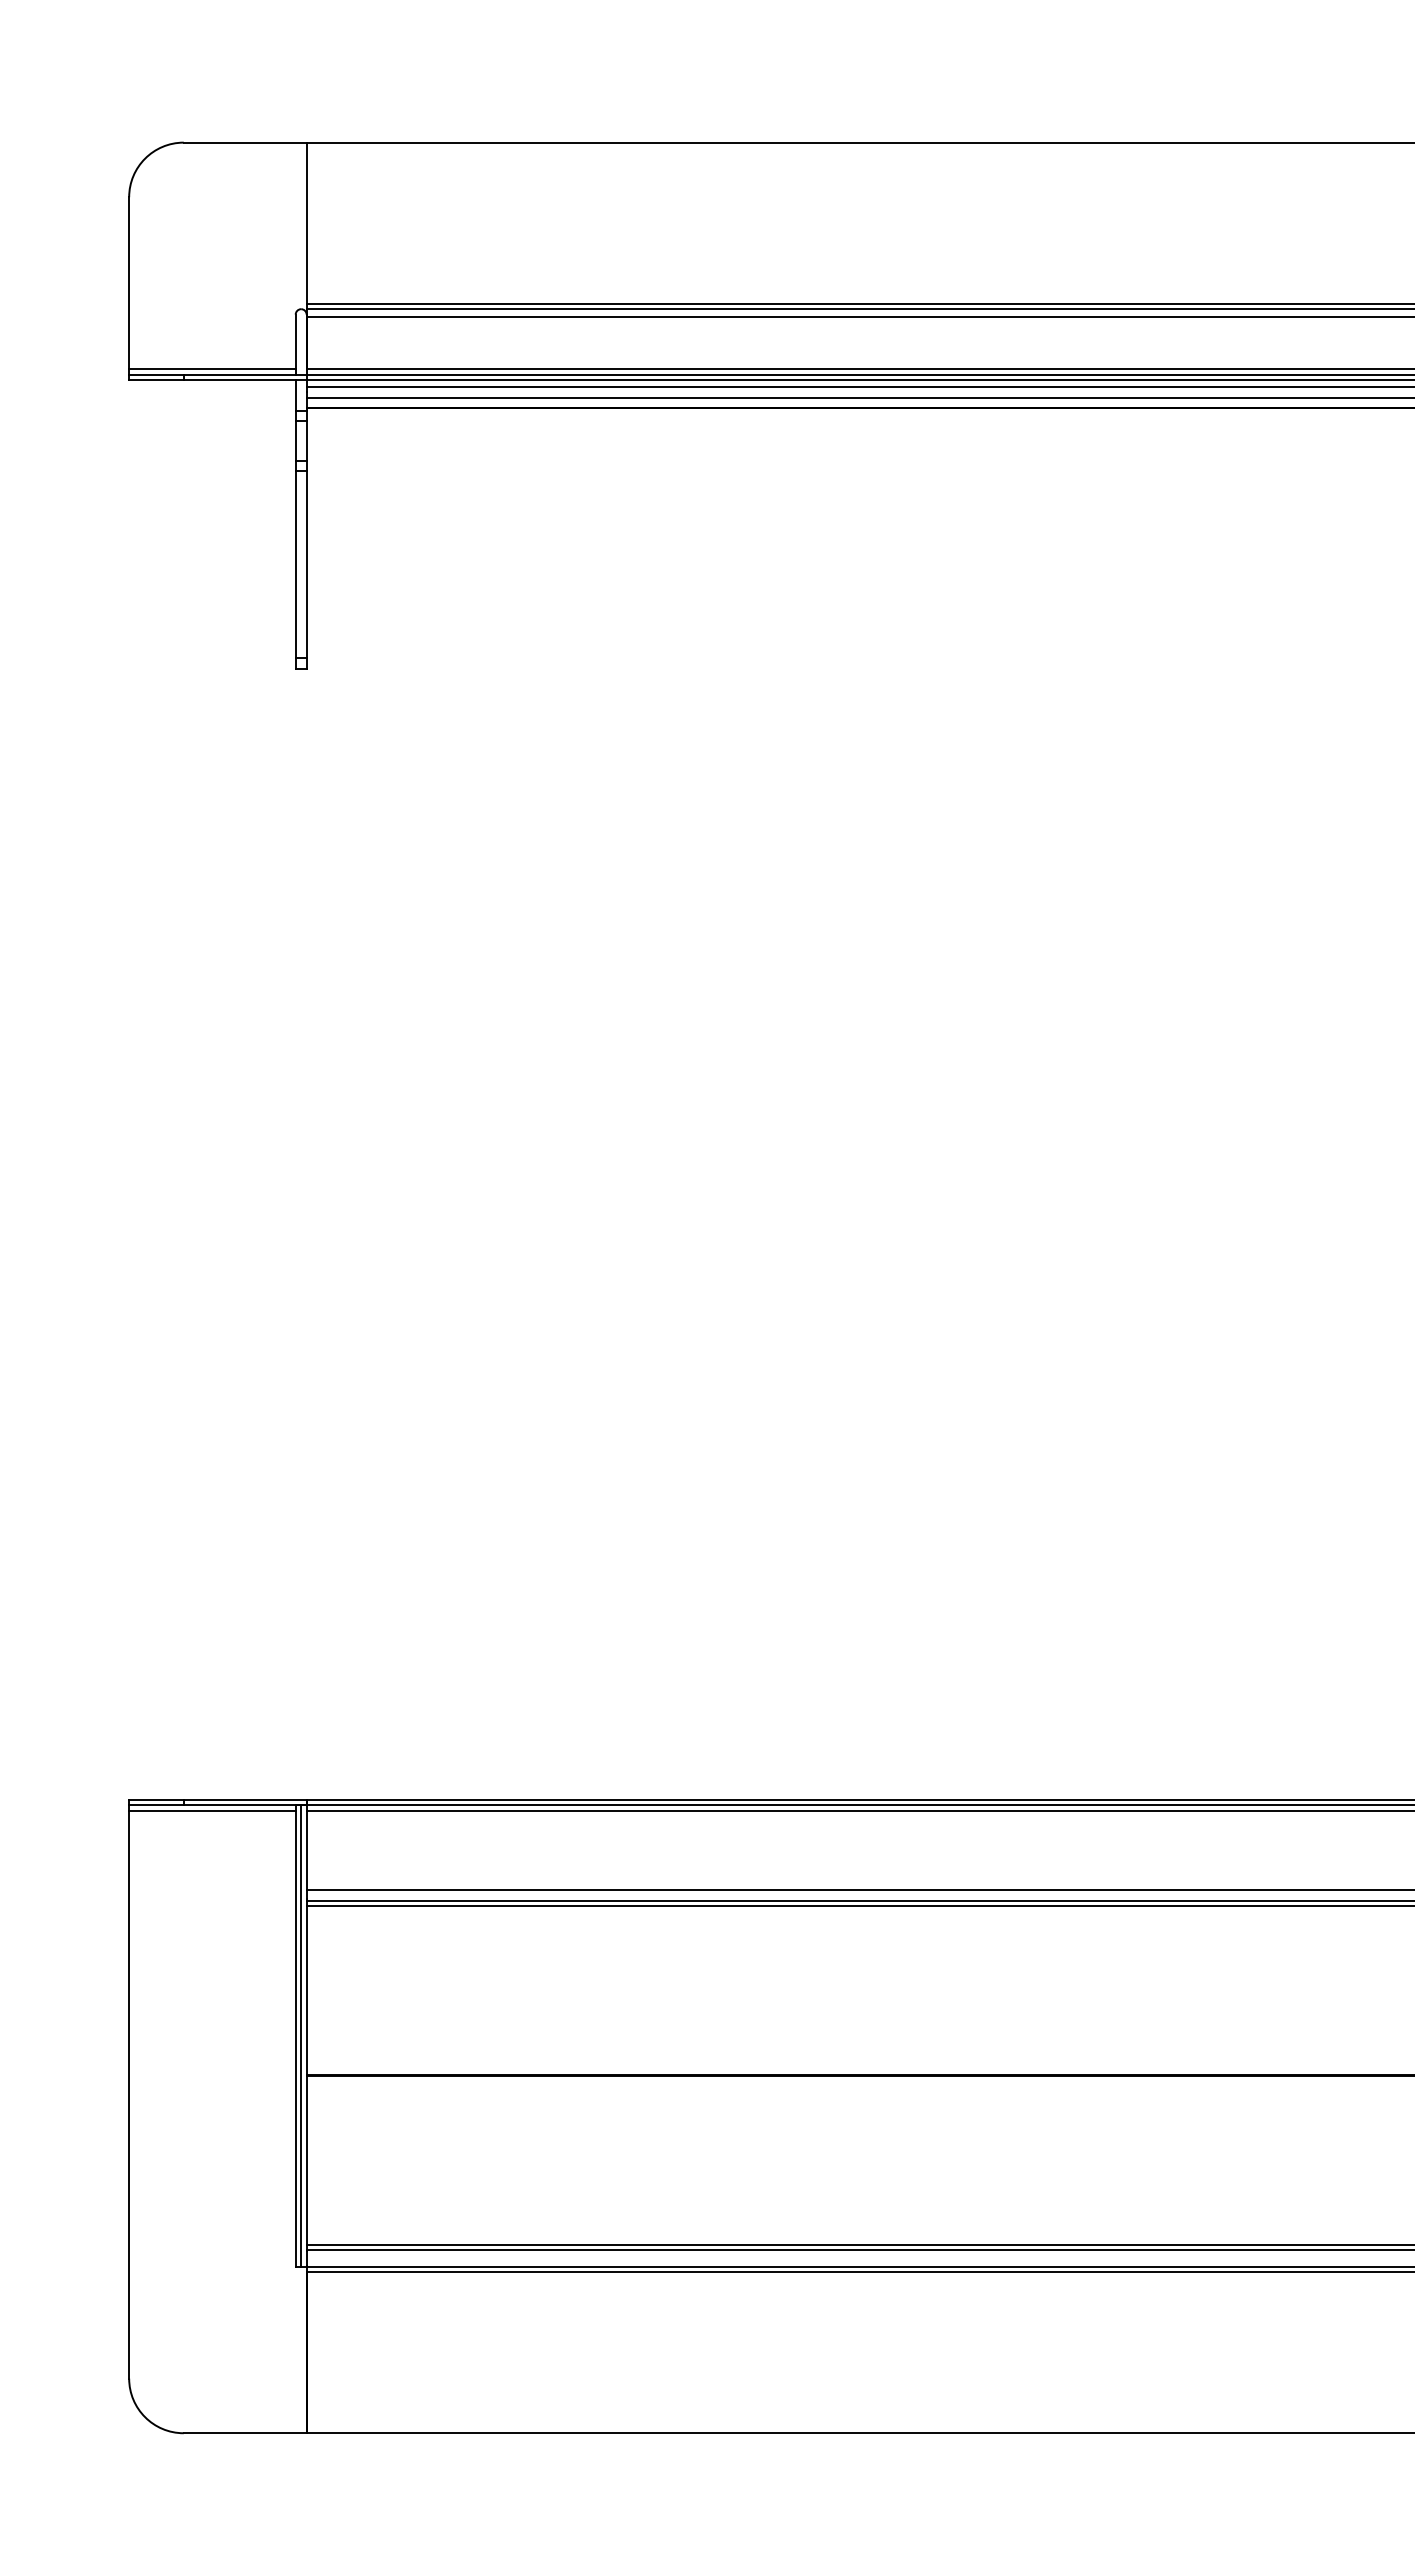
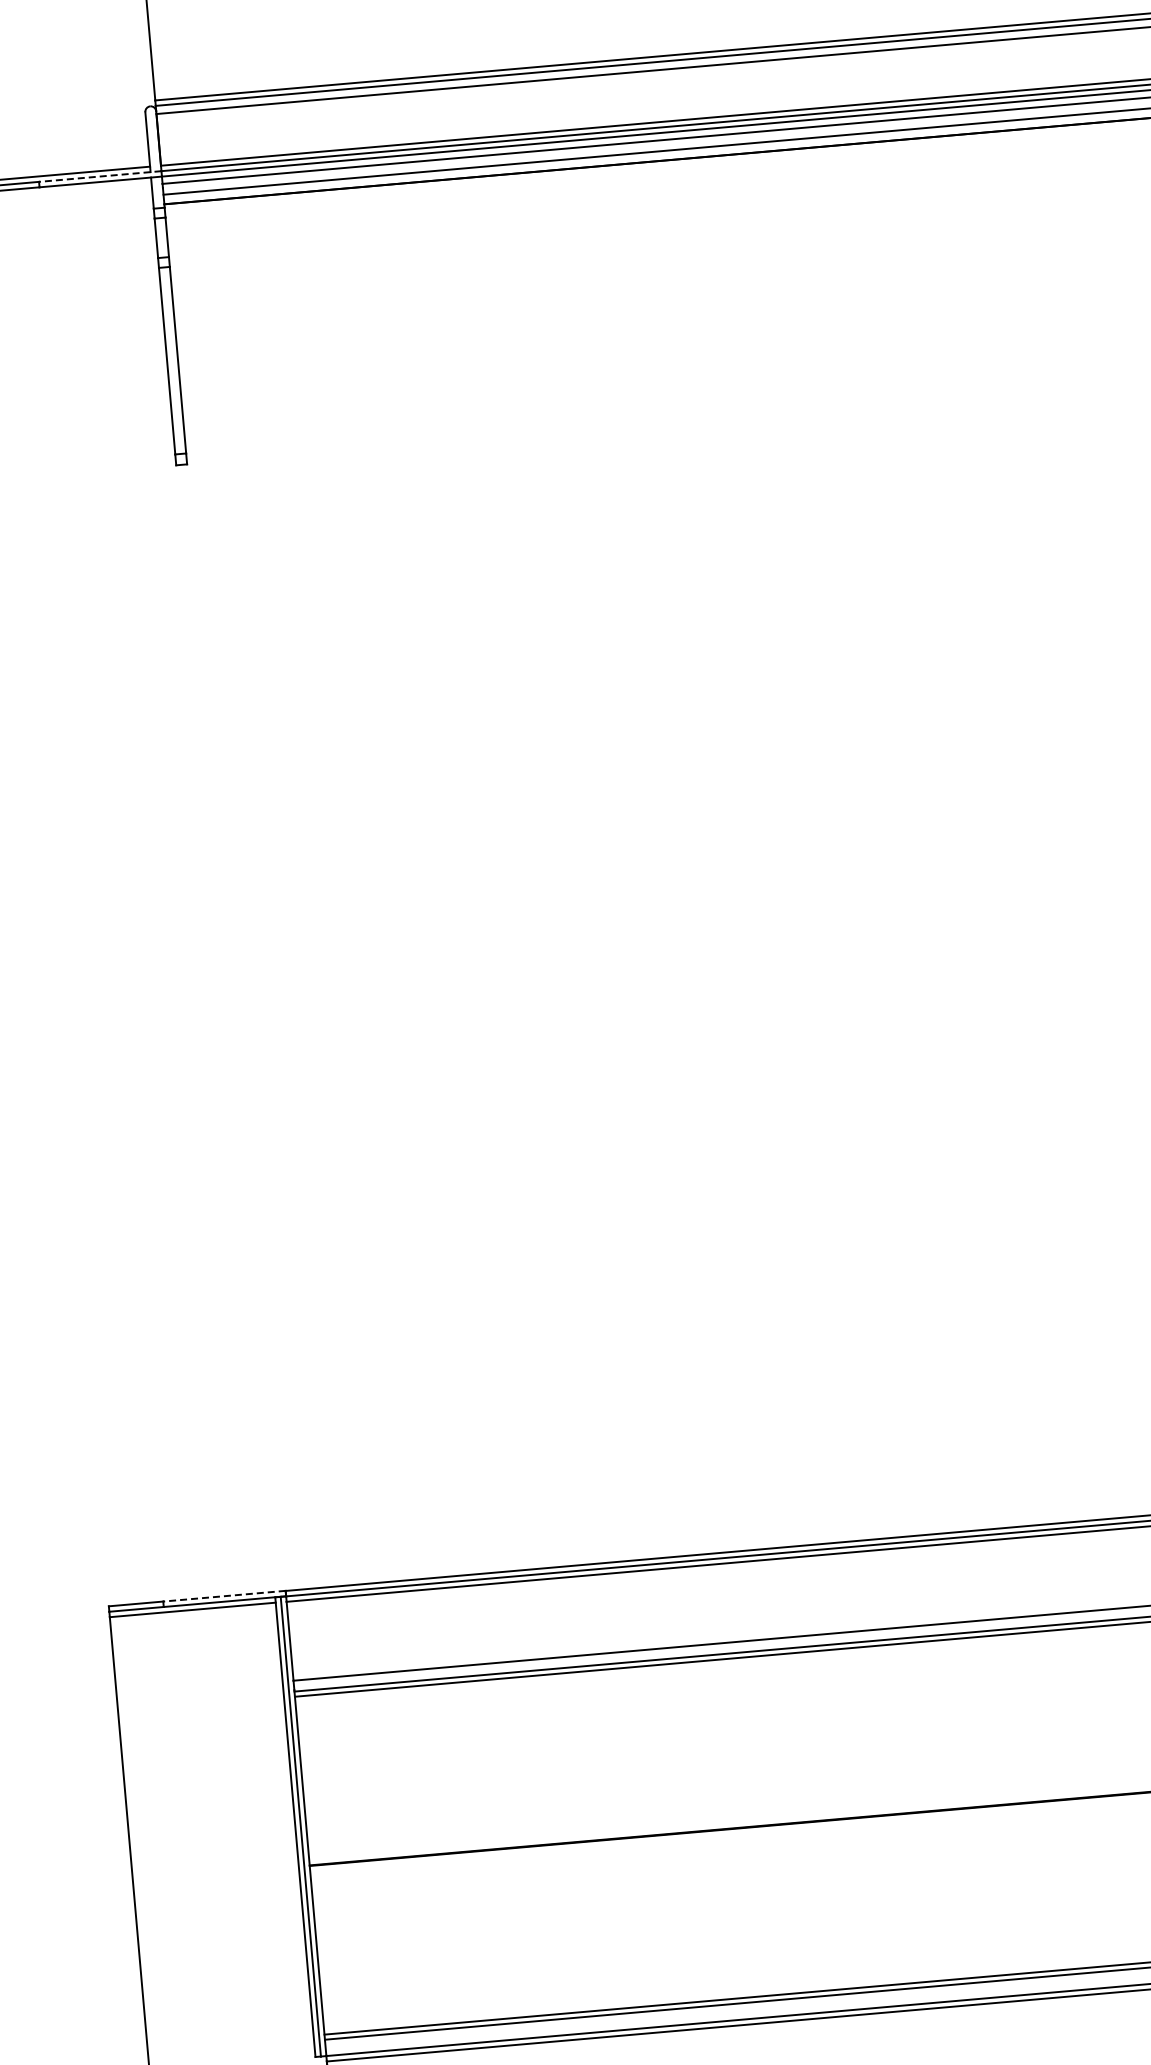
line: (244, 374) -> (99, 176), solid -> dashed
line: (244, 1799) -> (223, 1595), solid -> dashed

